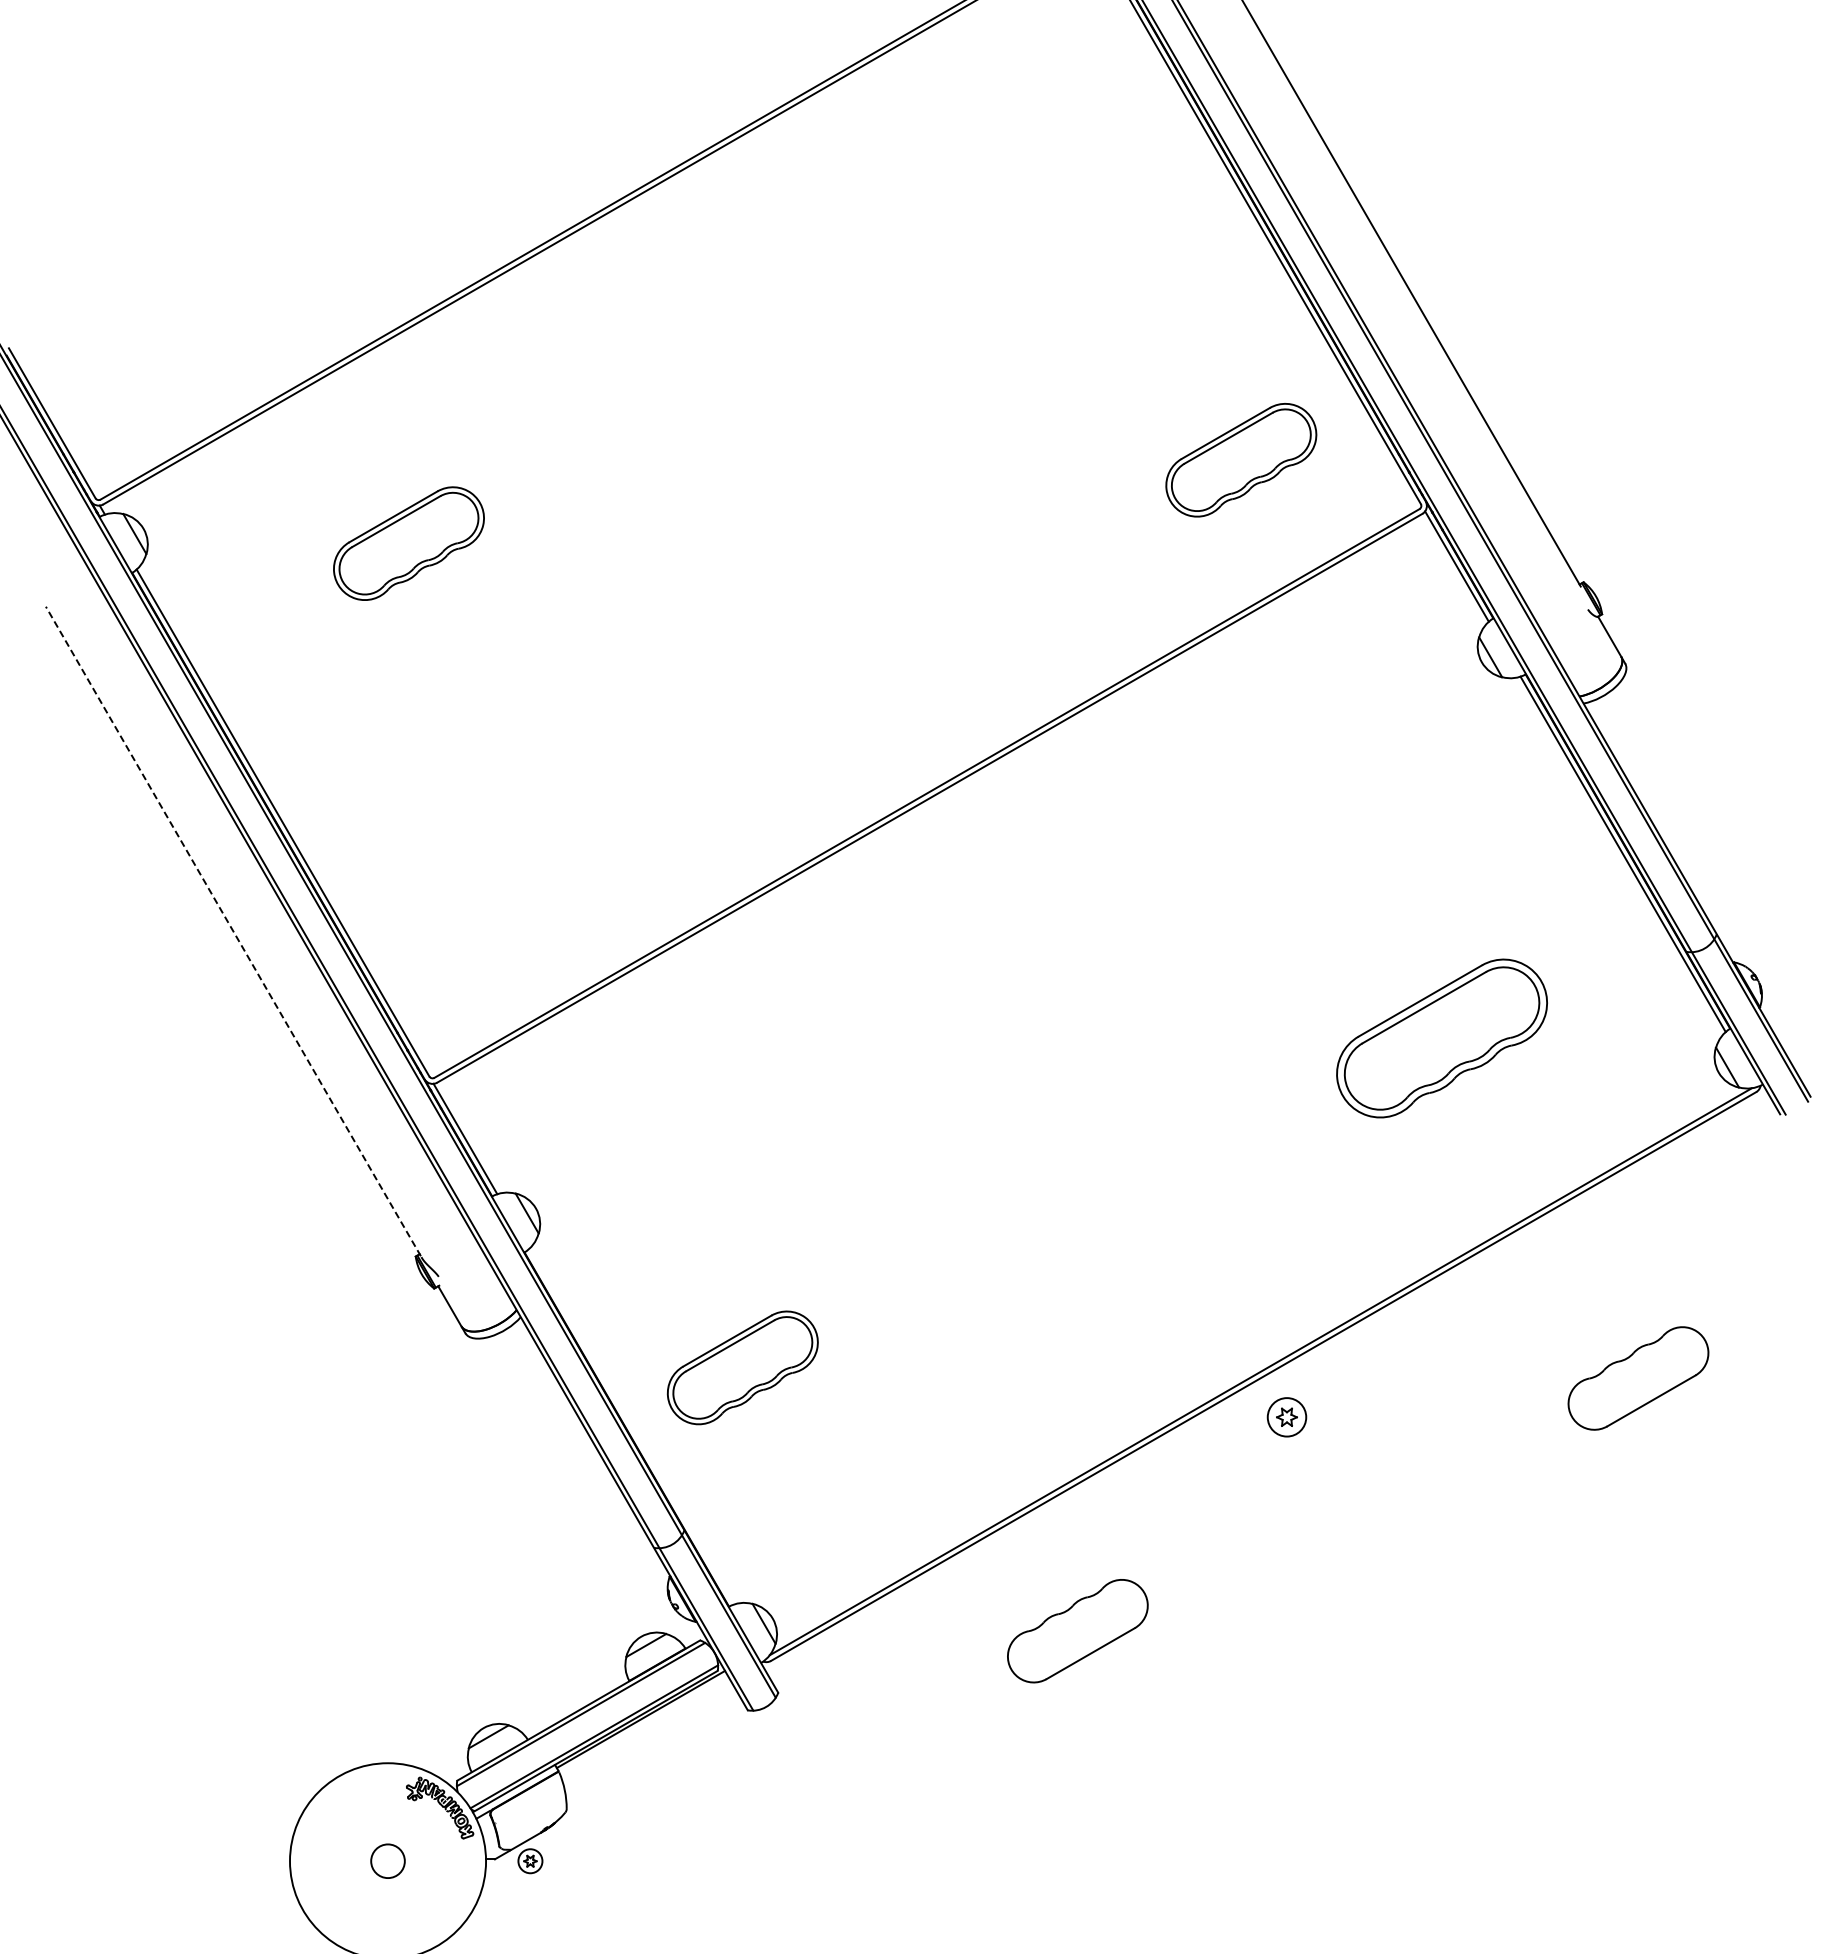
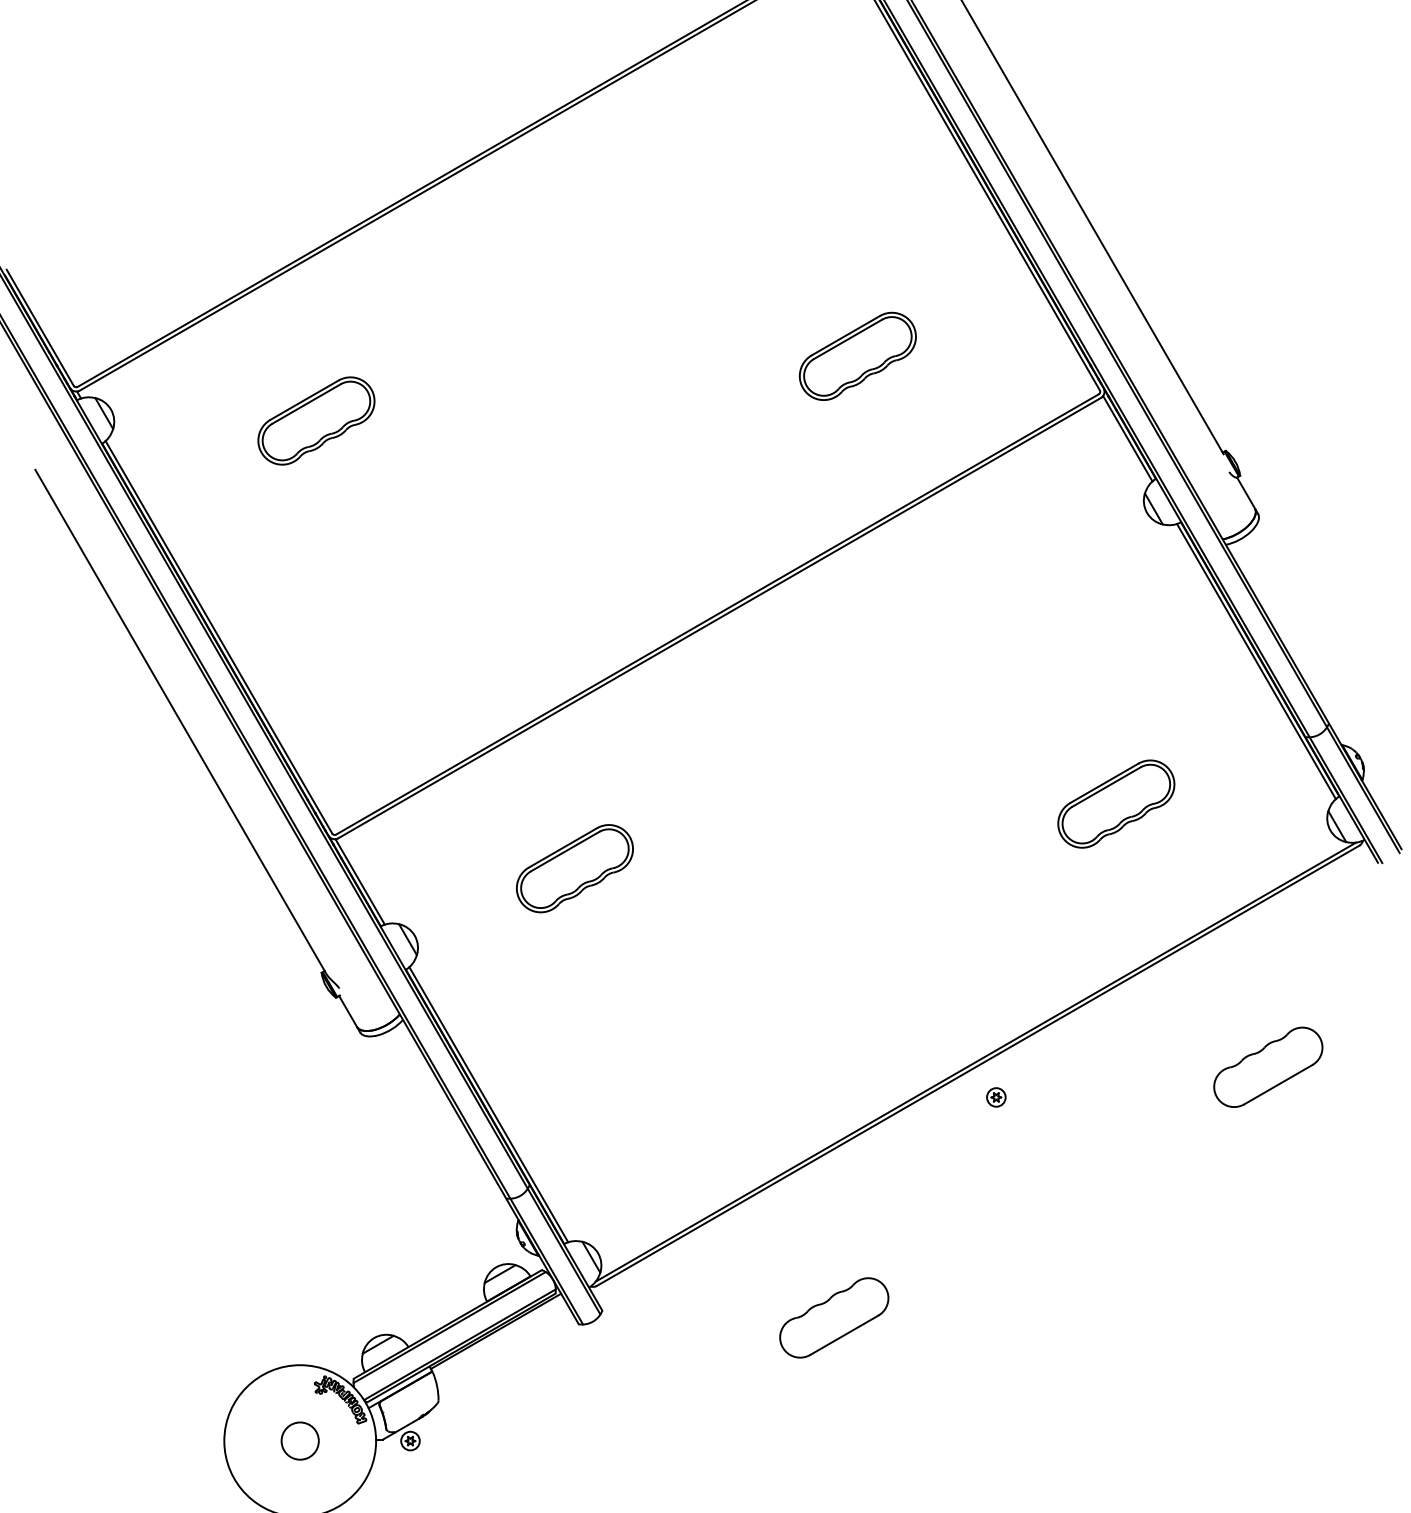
part: (1241, 460) -> (858, 356), moved
line: (233, 931) -> (180, 721), dashed -> solid
part: (1442, 1038) -> (1116, 804), size x0.71
part: (742, 1367) -> (574, 868), moved
part: (1287, 1417) -> (996, 1097), size x0.62
line: (631, 1426) -> (488, 1104), added
part: (1077, 1631) -> (834, 1318), moved
circle: (387, 1861) -> (299, 1441), size x1.43

